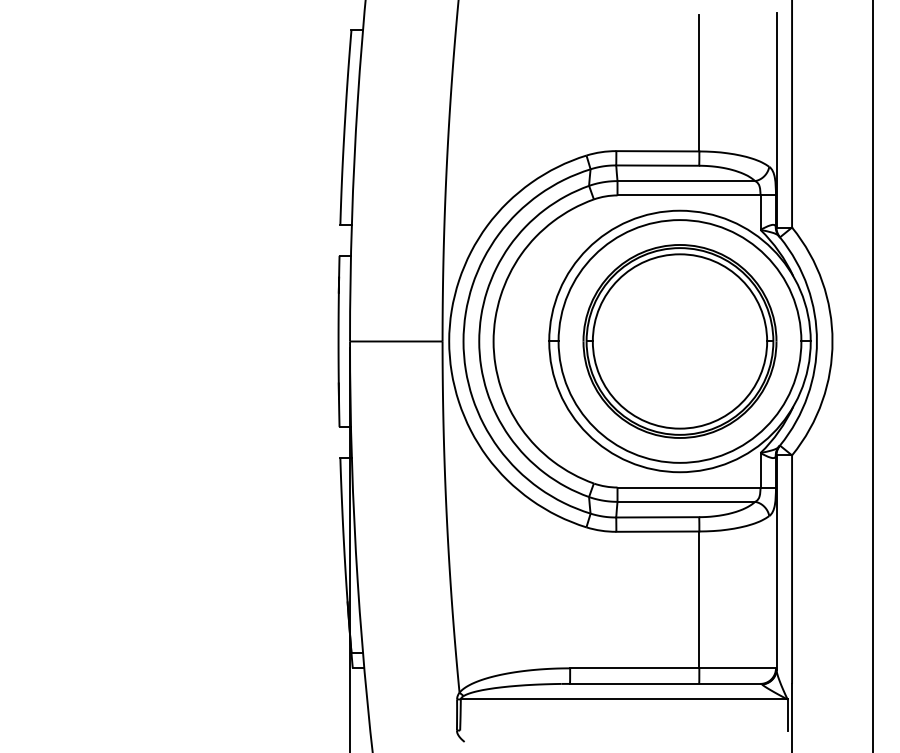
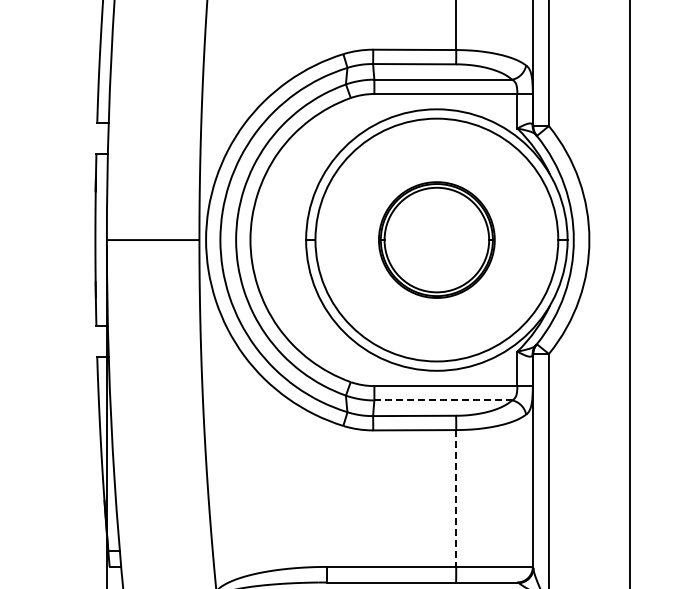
part: (679, 341) -> (436, 240), size x0.6
line: (686, 501) -> (443, 400), solid -> dashed
line: (699, 600) -> (456, 499), solid -> dashed

